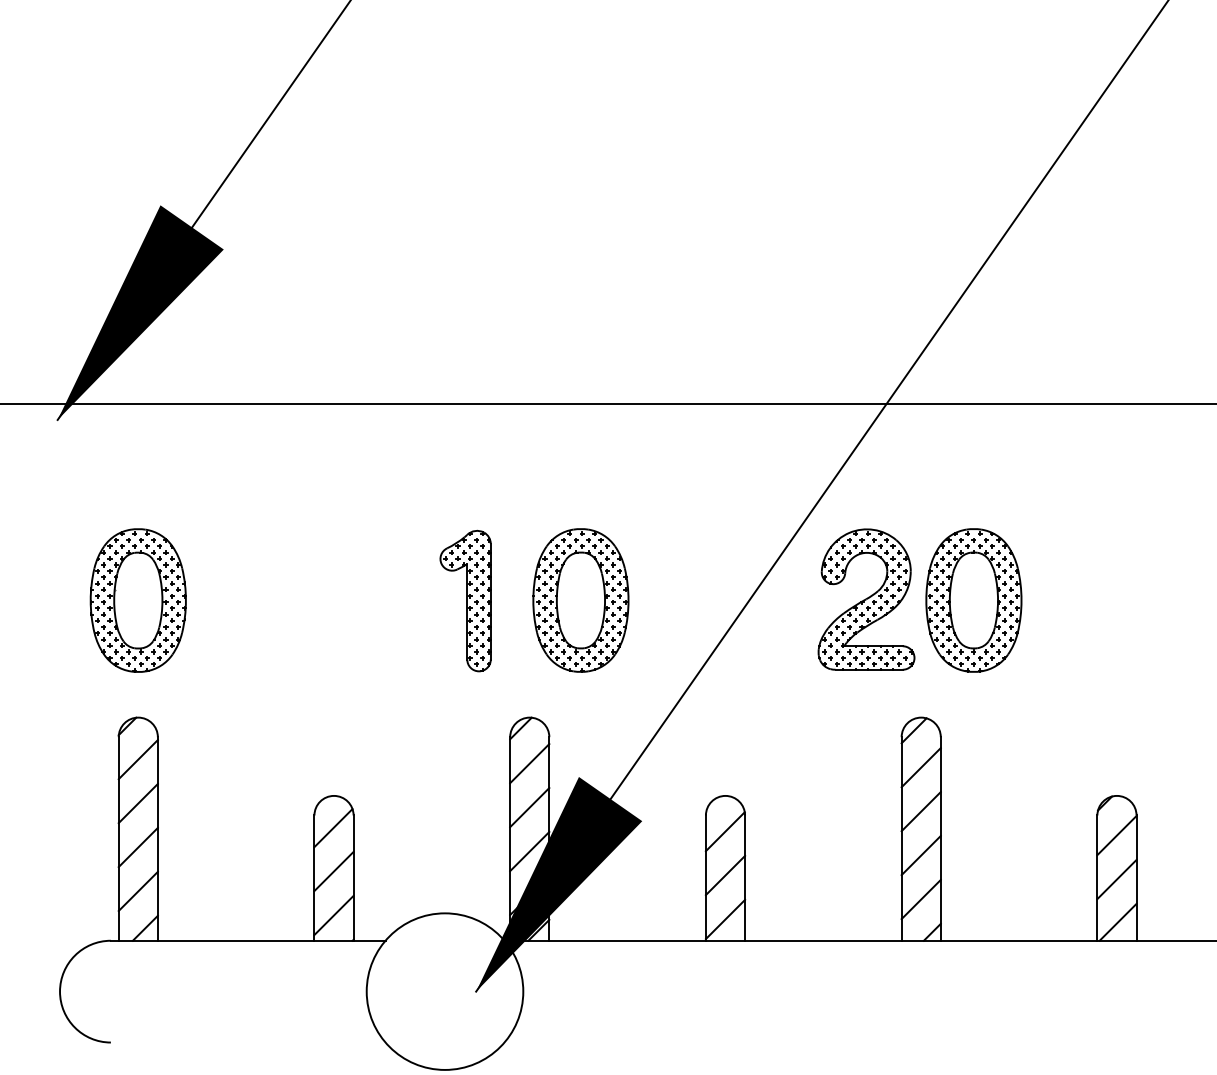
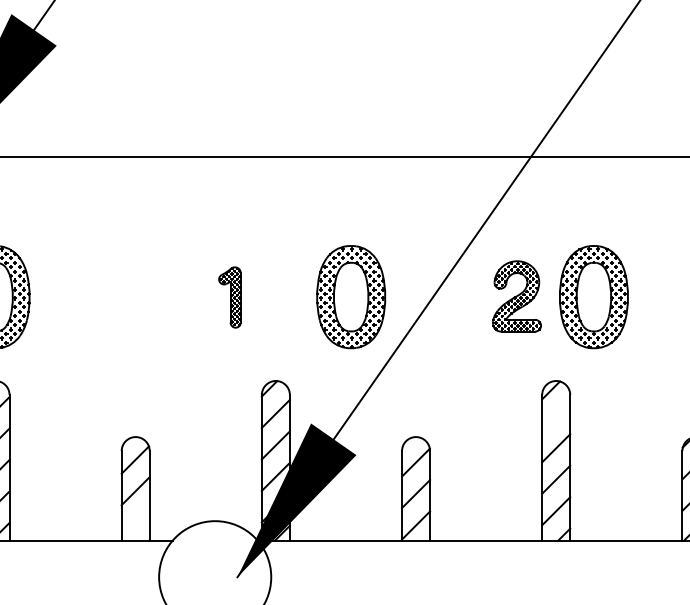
part: (866, 599) -> (517, 296), size x0.7
part: (465, 600) -> (229, 297), size x0.6
part: (580, 600) -> (350, 297), moved
line: (920, 767) -> (555, 416), removed
line: (333, 915) -> (135, 522), removed

